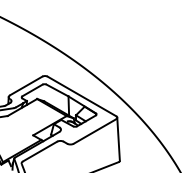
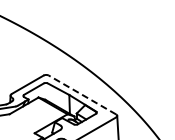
line: (81, 96) -> (82, 95), solid -> dashed

